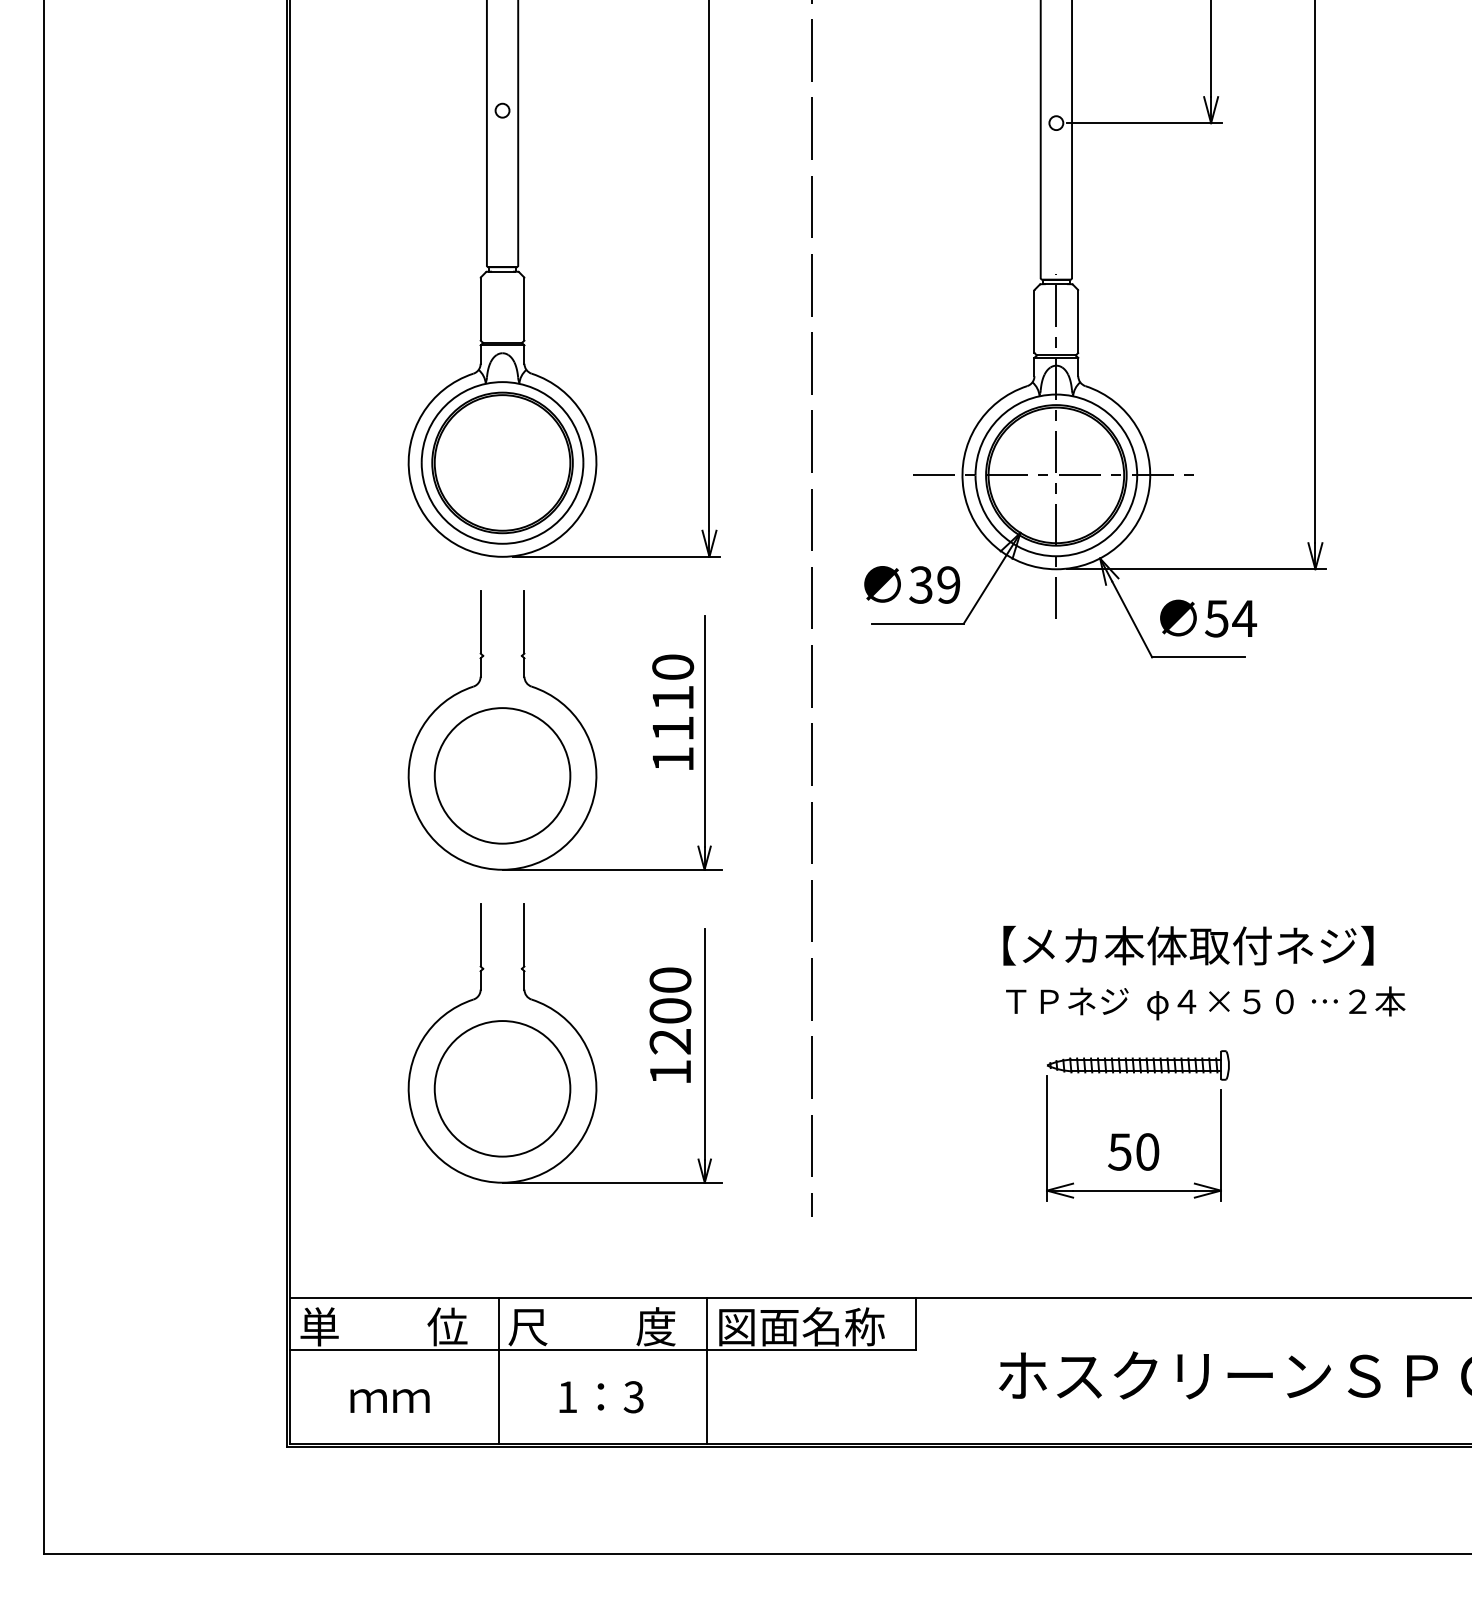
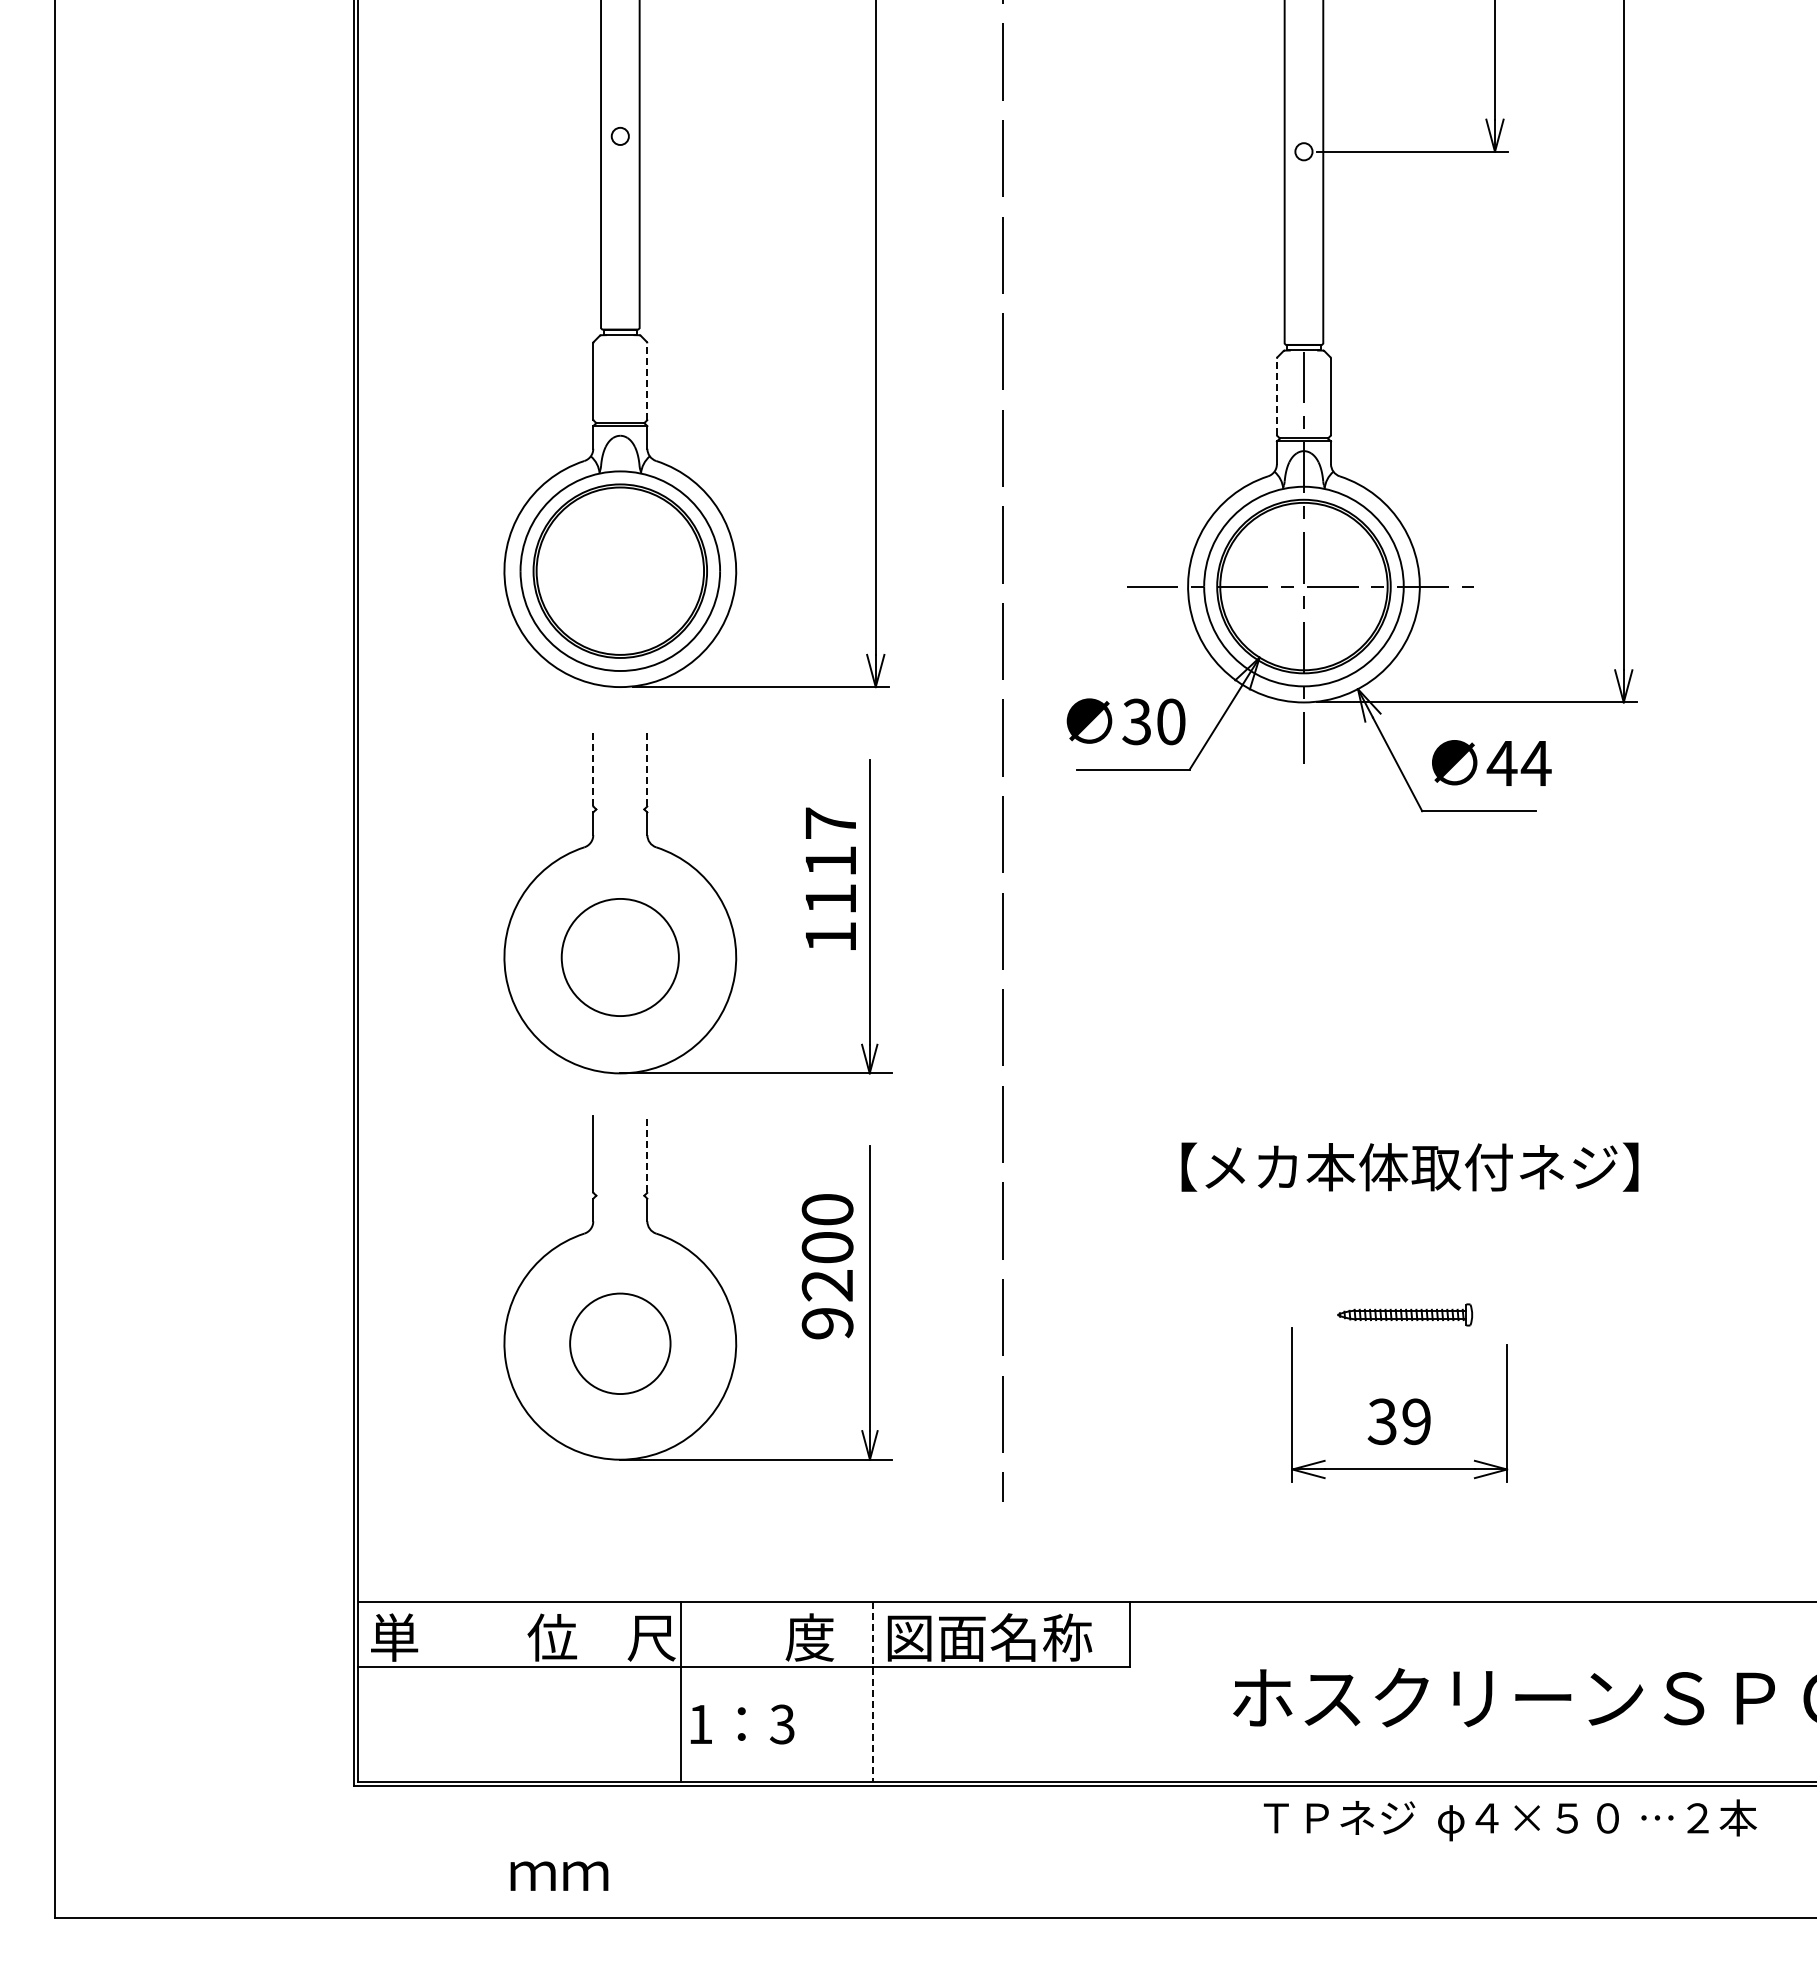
line: (524, 308) -> (647, 380), solid -> dashed
line: (1034, 321) -> (1276, 396), solid -> dashed
text: (949, 584) -> (1171, 721), 39 -> 30
text: (1216, 618) -> (1501, 763), 54 -> 44
line: (480, 621) -> (593, 767), solid -> dashed
line: (524, 621) -> (647, 767), solid -> dashed
text: (672, 666) -> (830, 822), 1110 -> 1117
circle: (502, 775) -> (620, 957), size x0.7
line: (524, 934) -> (647, 1153), solid -> dashed
text: (1188, 945) -> (1409, 1166), moved
text: (1205, 1003) -> (1510, 1820), moved
part: (1137, 1065) -> (1404, 1314), size x0.6
text: (670, 1072) -> (827, 1323), 1200 -> 9200
circle: (502, 1088) -> (620, 1343), size x0.6
text: (1132, 1151) -> (1398, 1421), 50 -> 39
line: (498, 1371) -> (681, 1692), moved
line: (706, 1371) -> (872, 1692), solid -> dashed
text: (390, 1400) -> (559, 1875), moved

